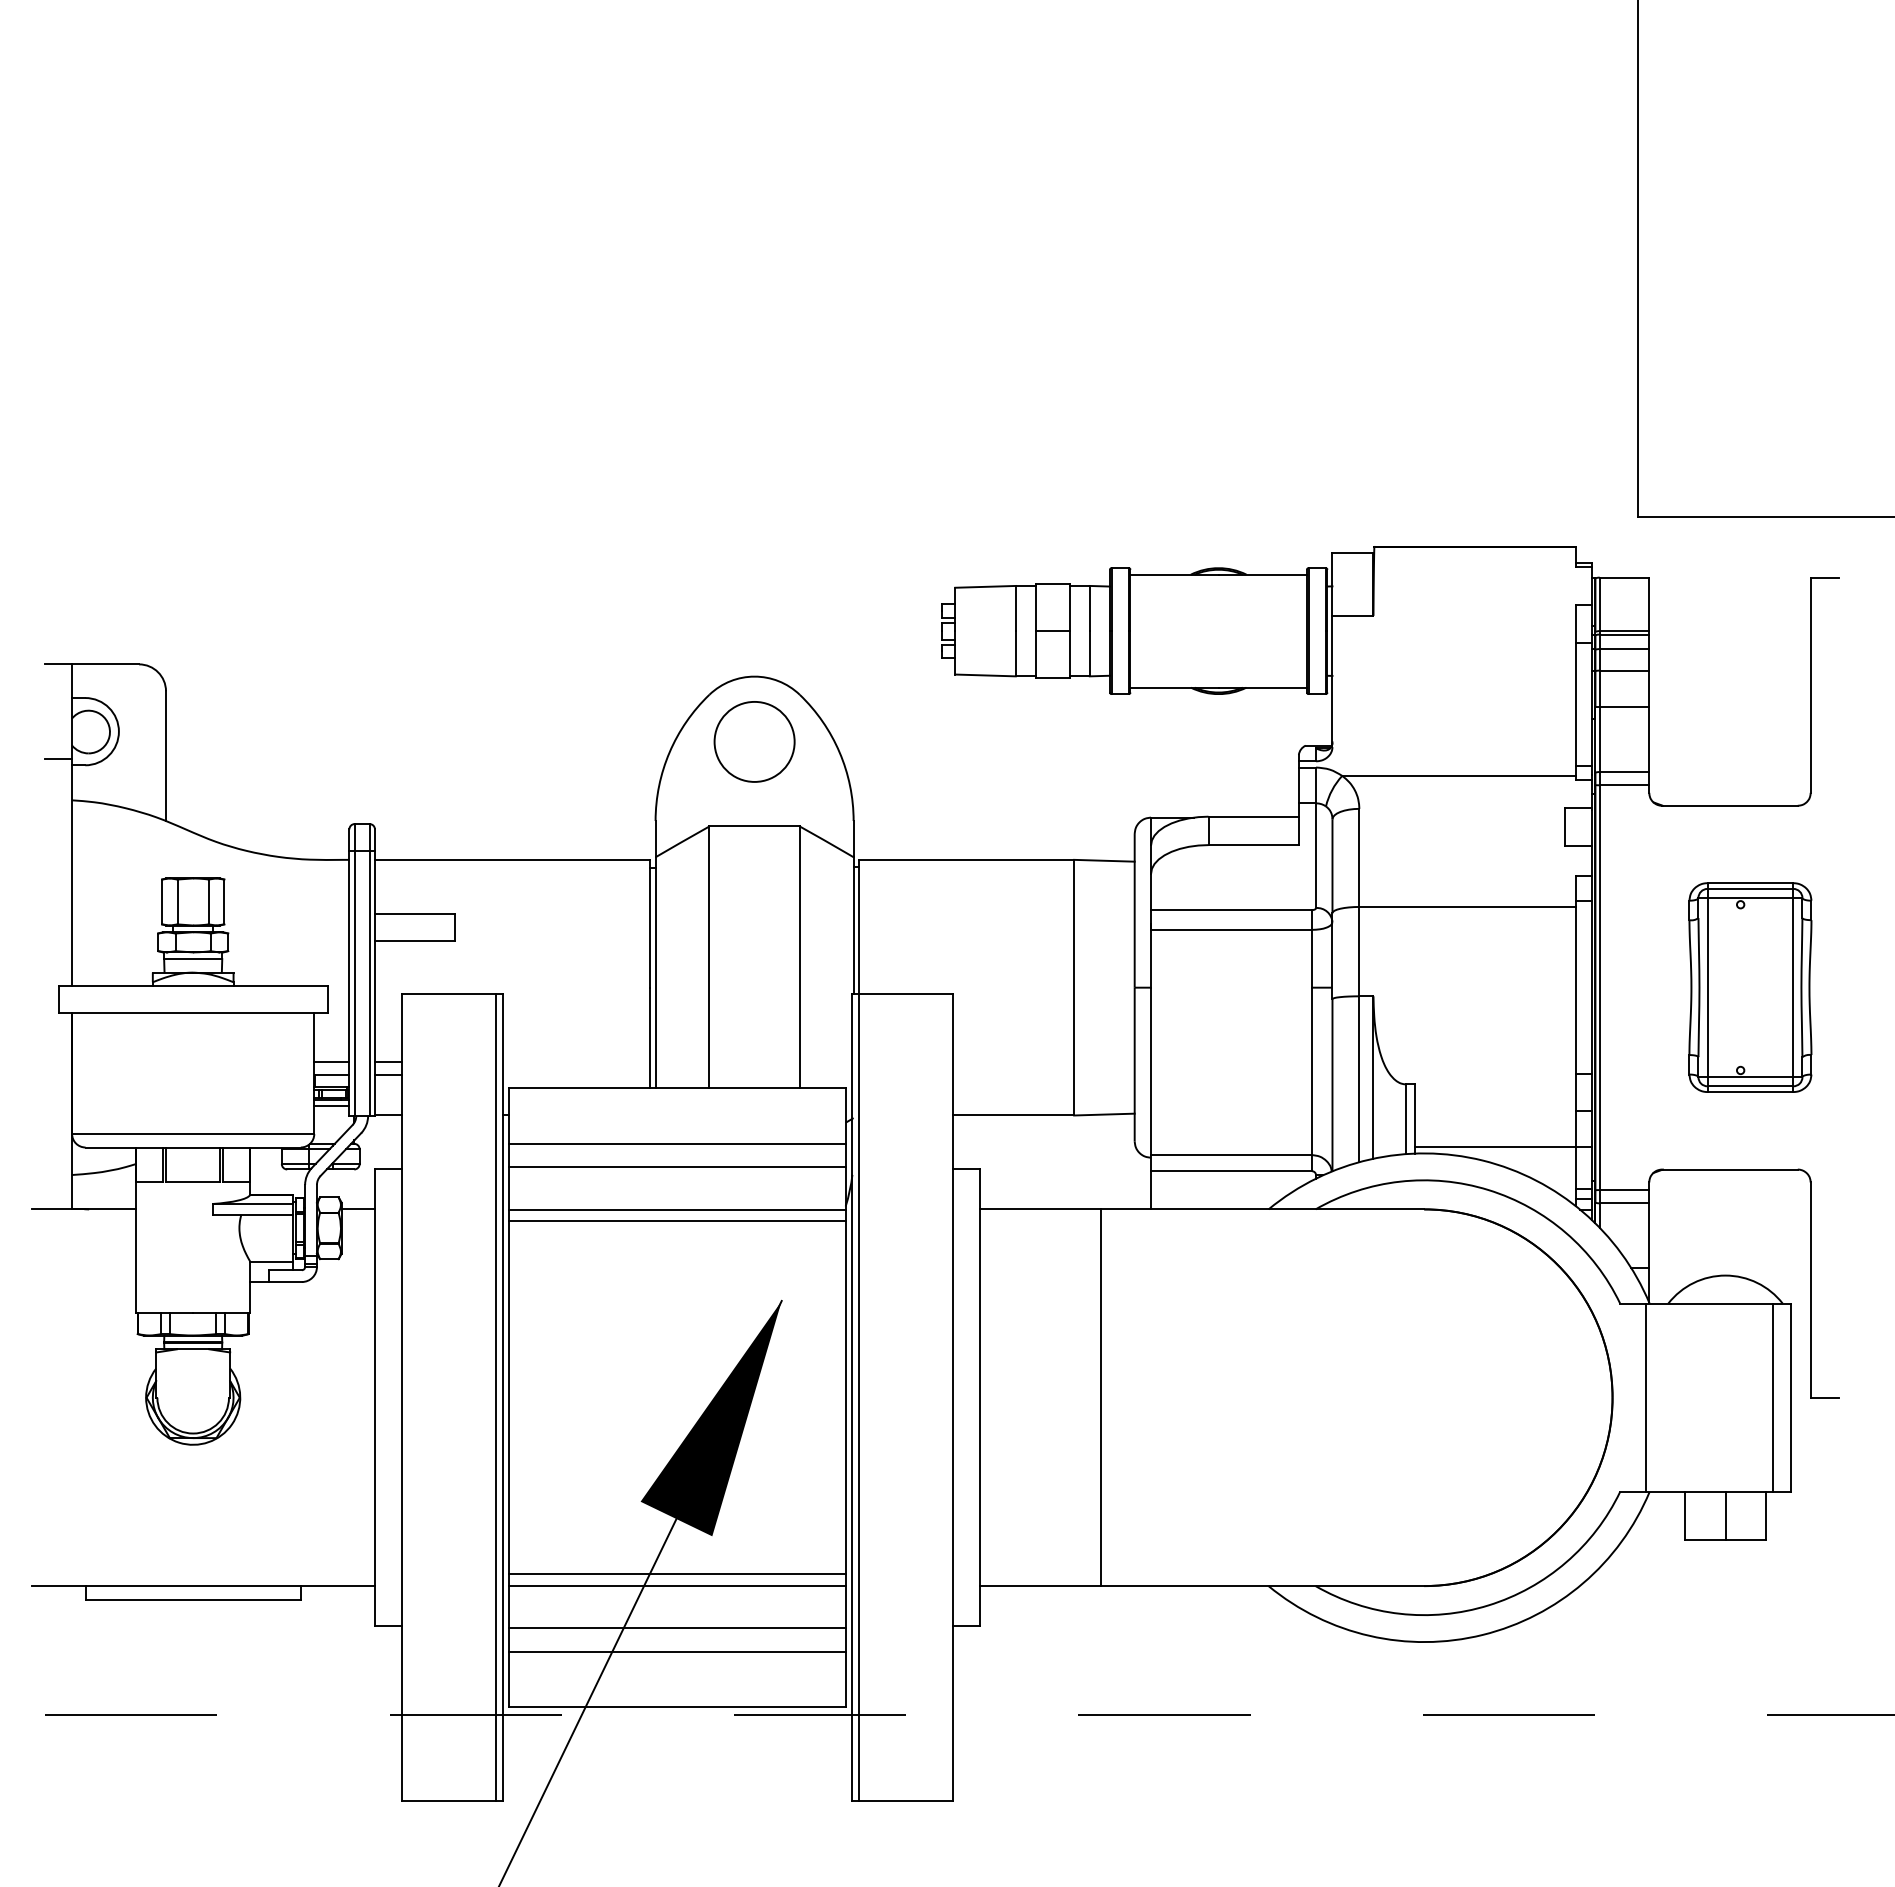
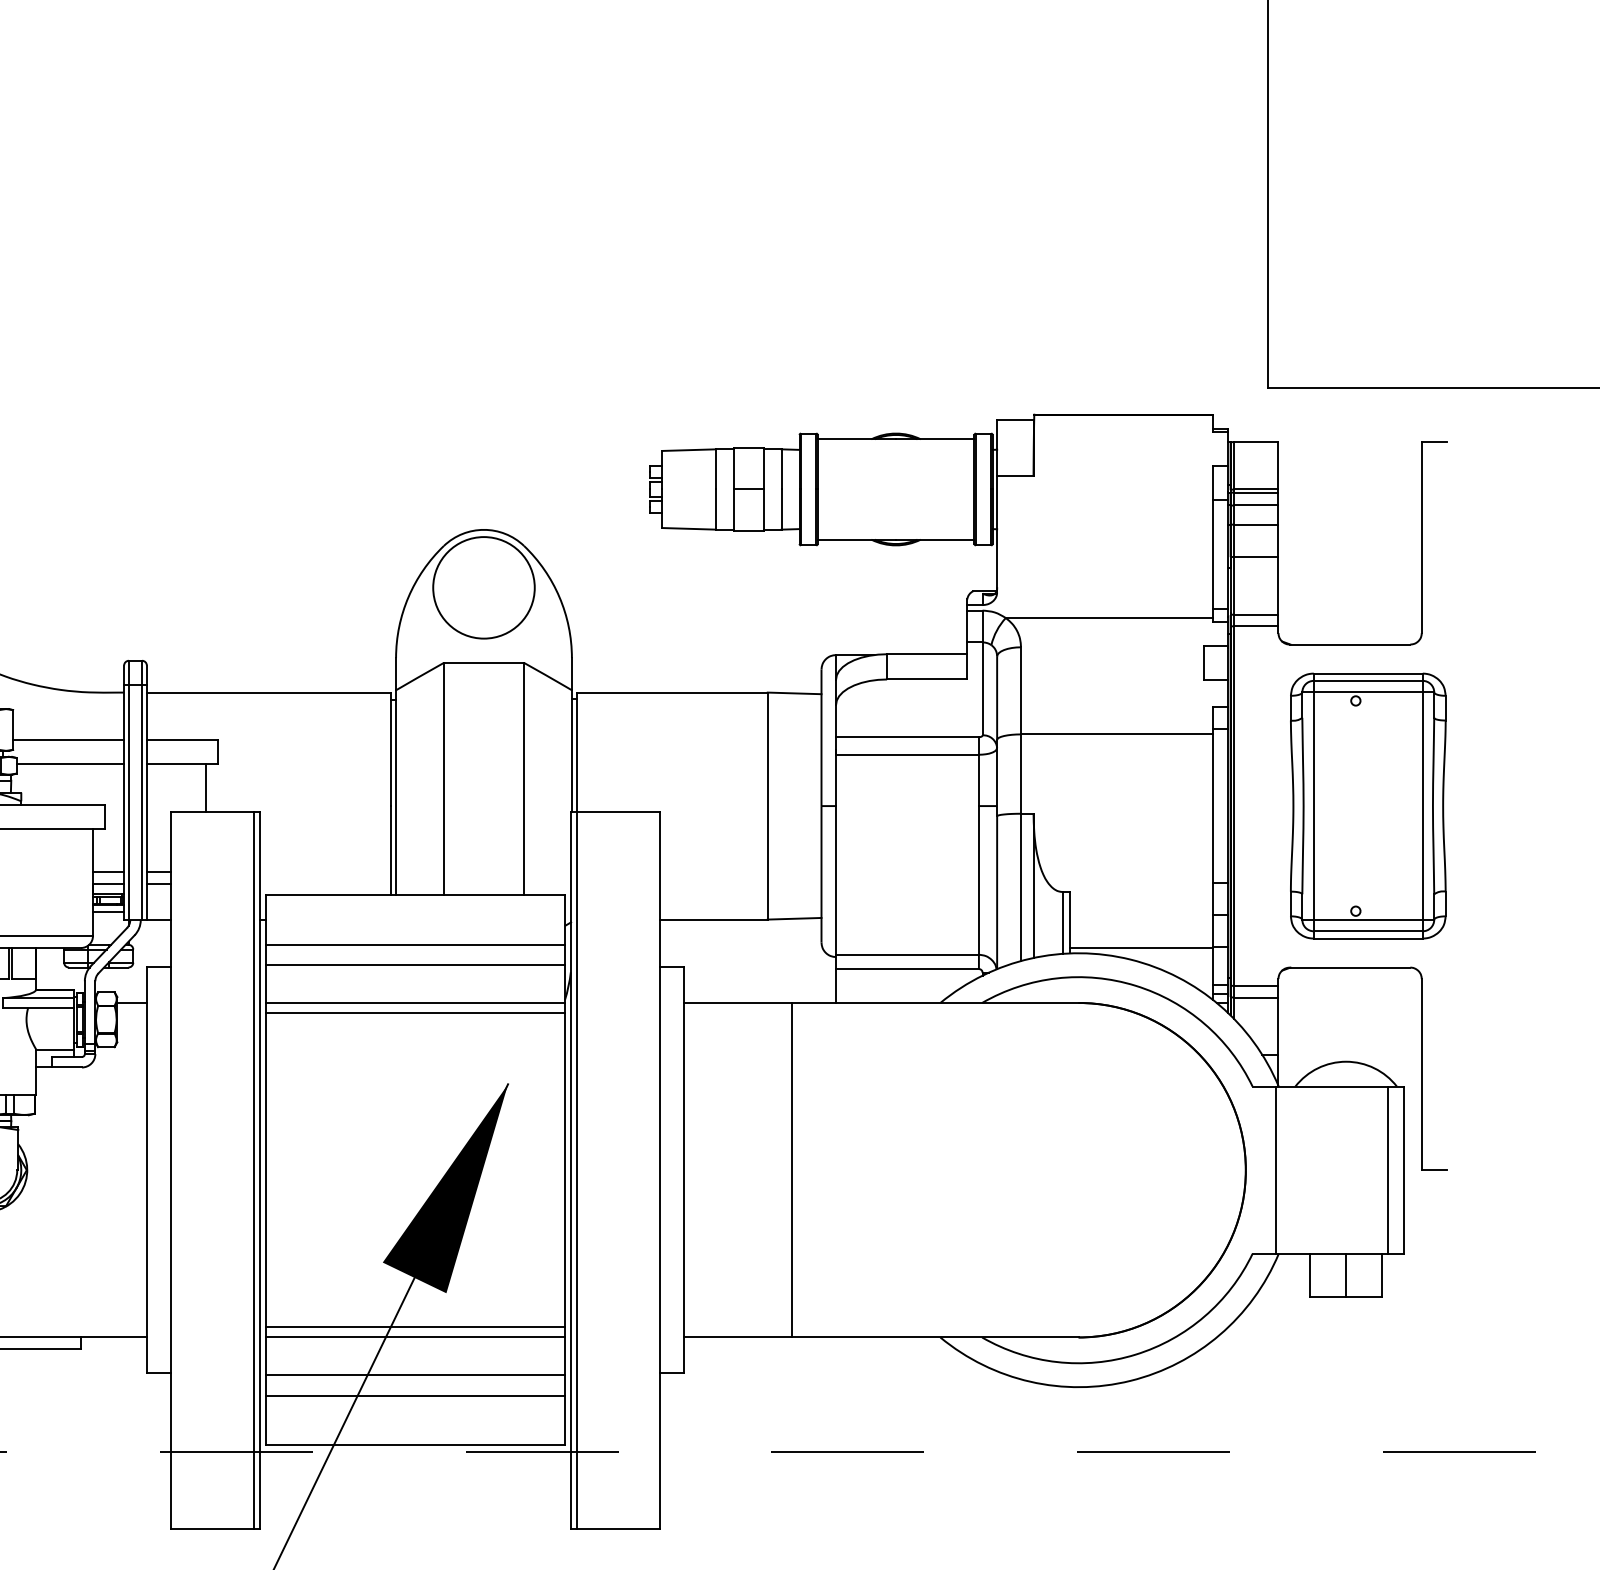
circle: (754, 741) -> (483, 587), size x1.43
line: (286, 913) -> (68, 740), added
line: (288, 940) -> (70, 764), added
line: (441, 967) -> (205, 788), added
part: (1750, 987) -> (1368, 805), size x1.43

